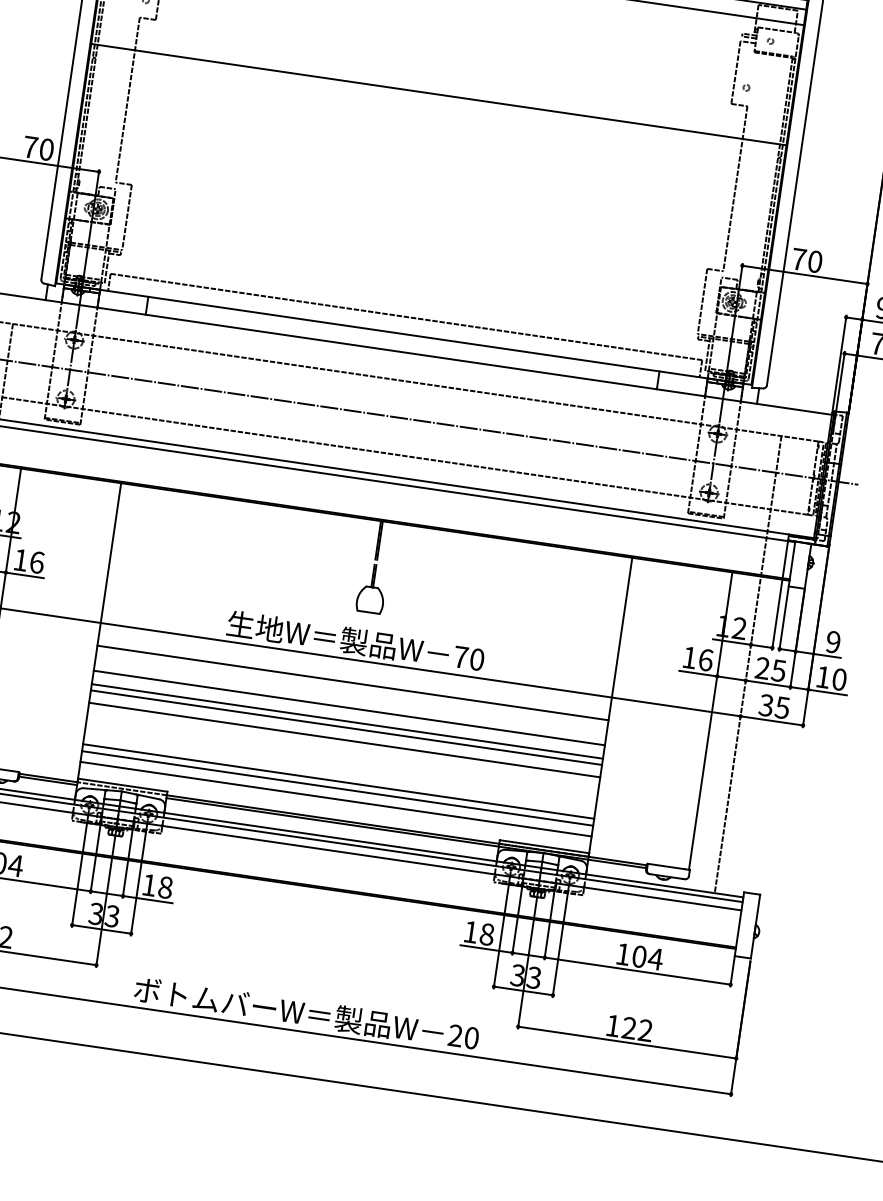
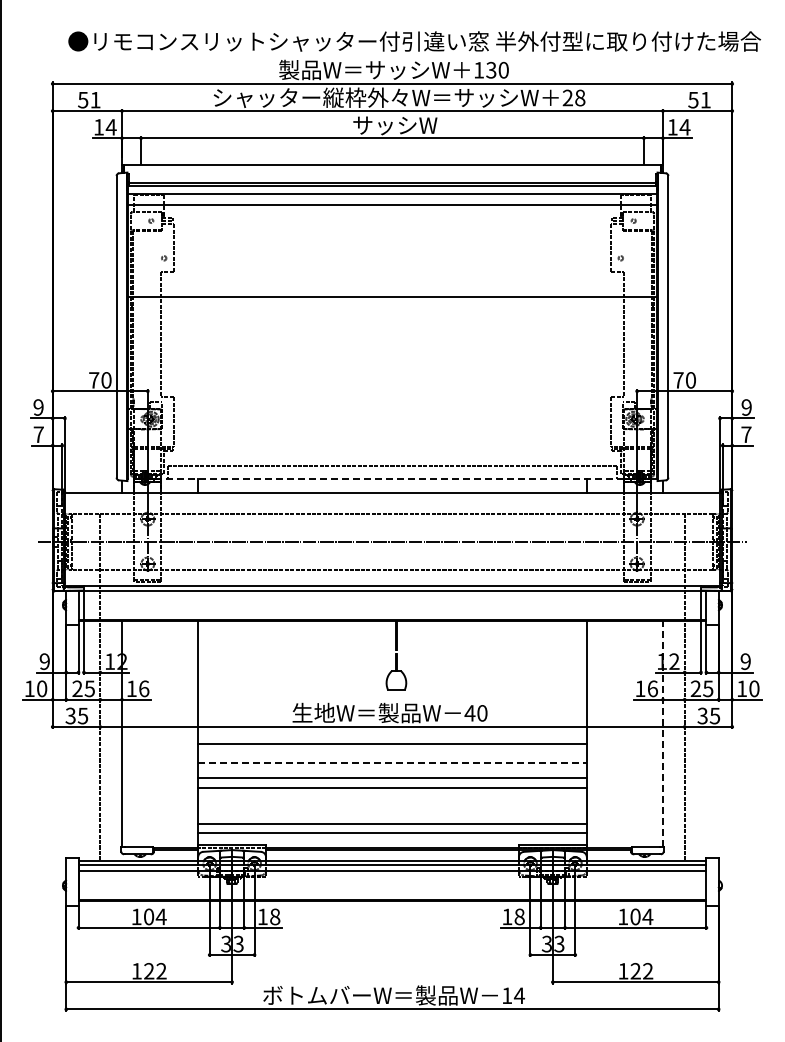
line: (403, 333) -> (392, 478), solid -> dashed
text: (460, 657) -> (469, 713), 70 -> 40
line: (349, 708) -> (392, 763), solid -> dashed
line: (710, 720) -> (662, 733), solid -> dashed
line: (347, 721) -> (392, 773), removed
line: (338, 781) -> (392, 819), removed
text: (463, 1036) -> (513, 995), 20 -> 14

